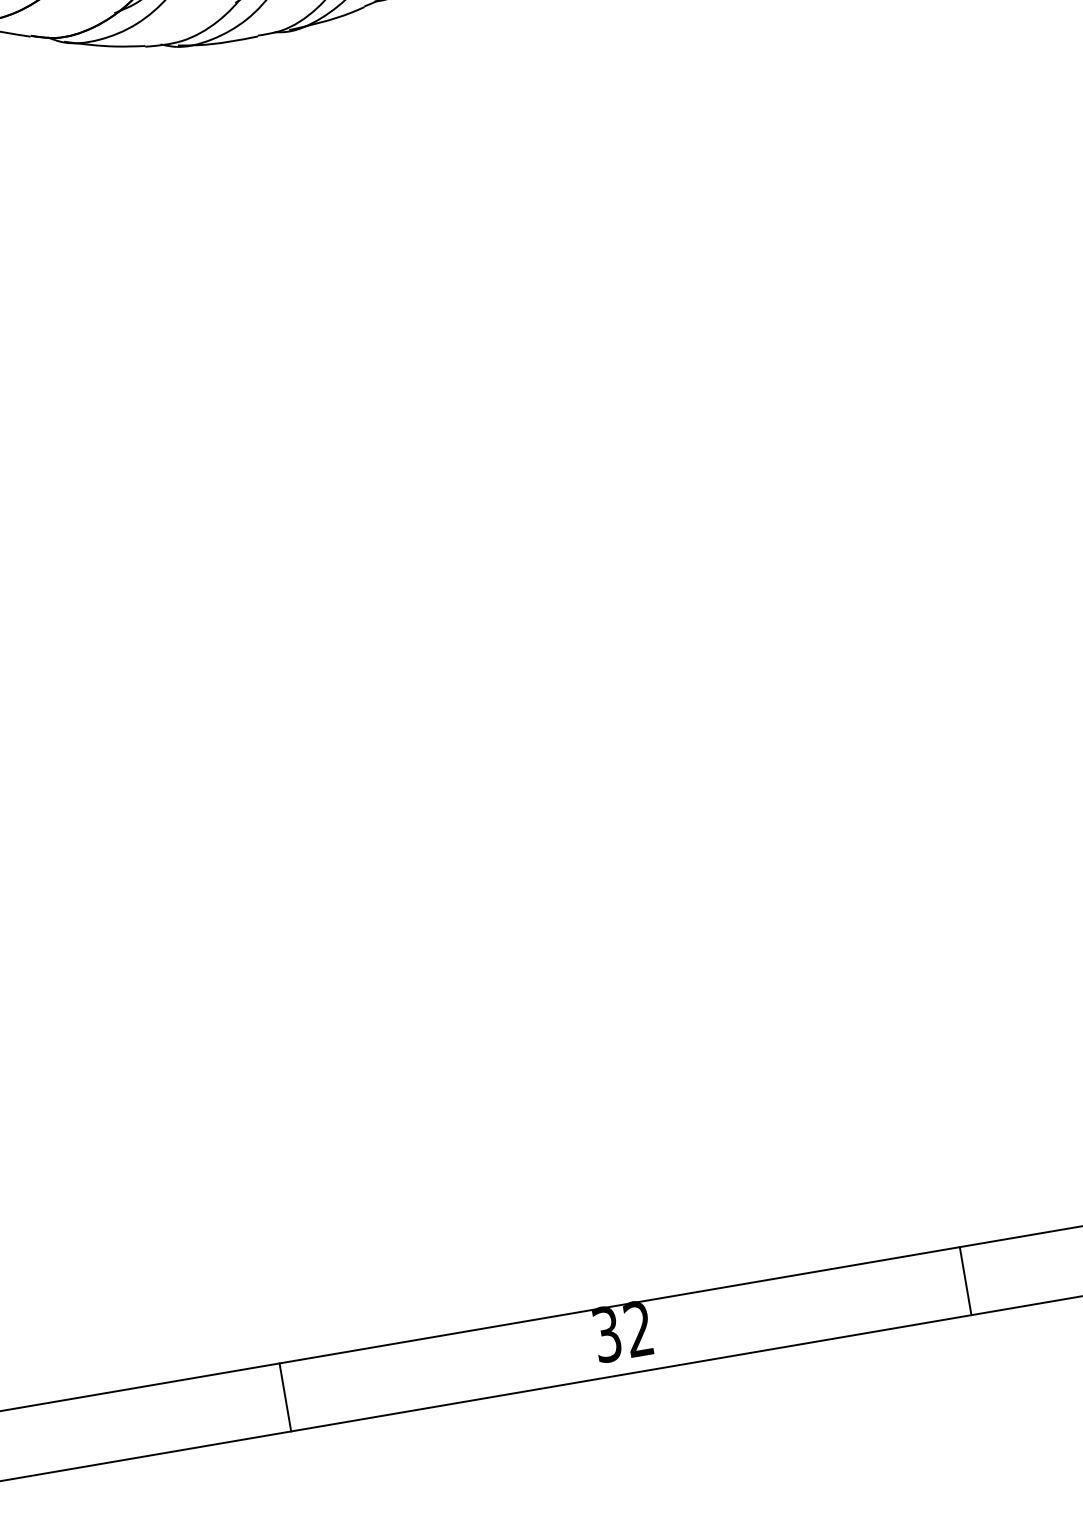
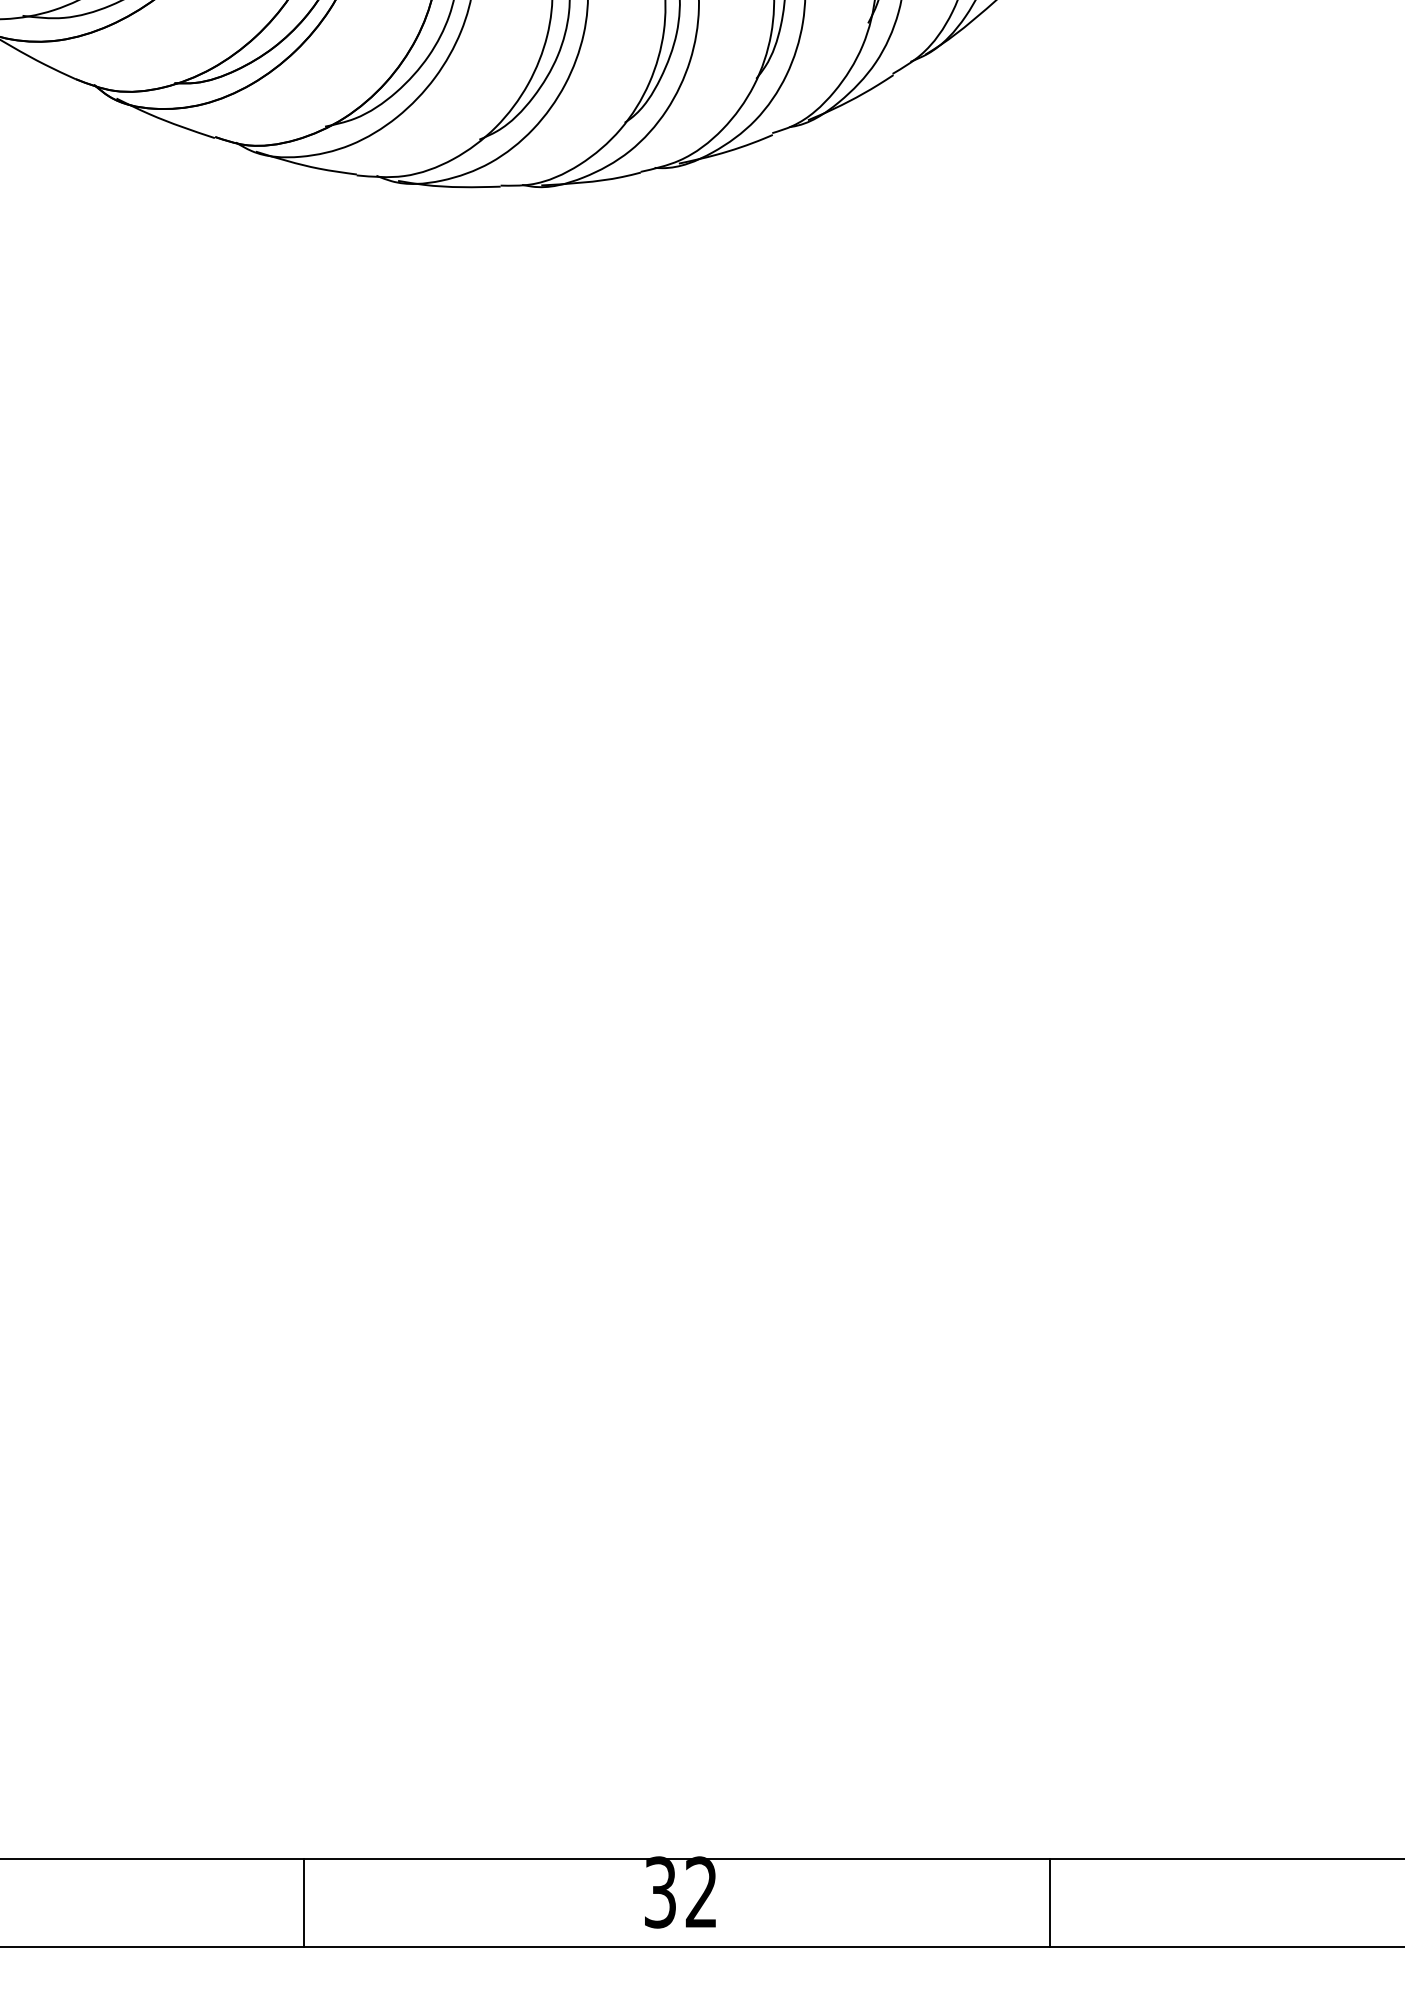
line: (965, 1281) -> (1050, 1902), moved
line: (285, 1397) -> (303, 1902), moved

